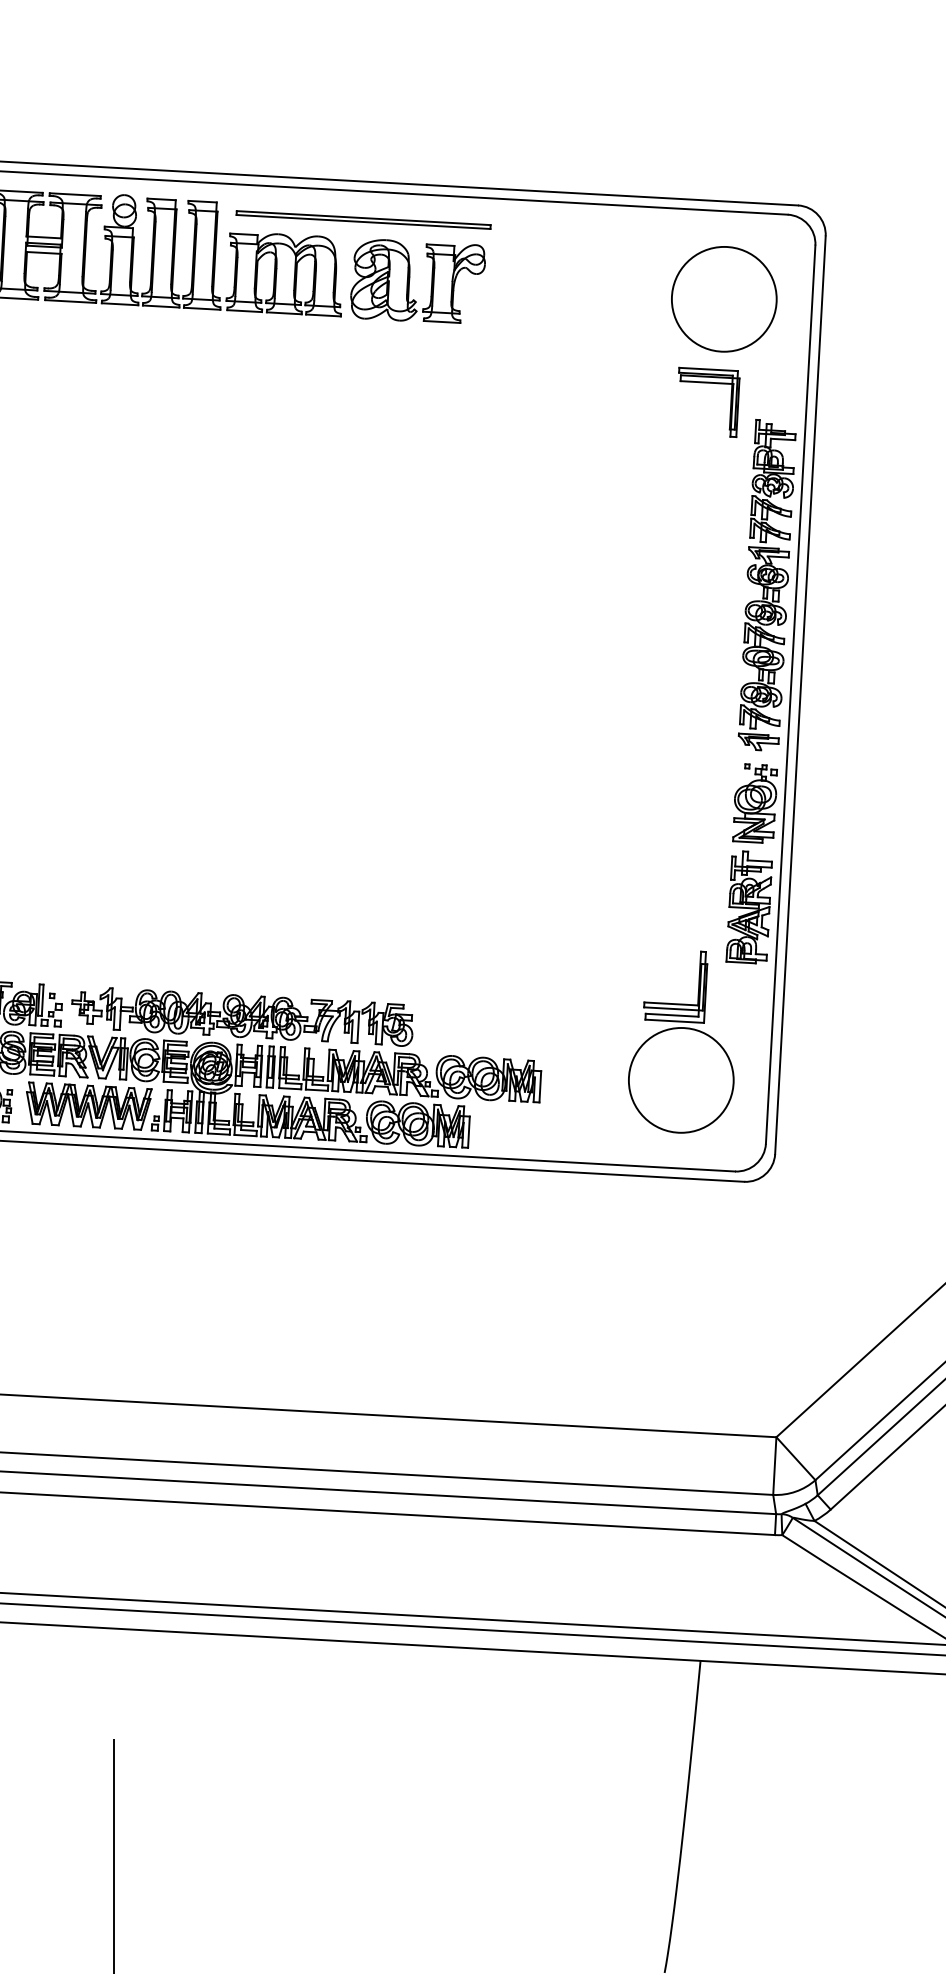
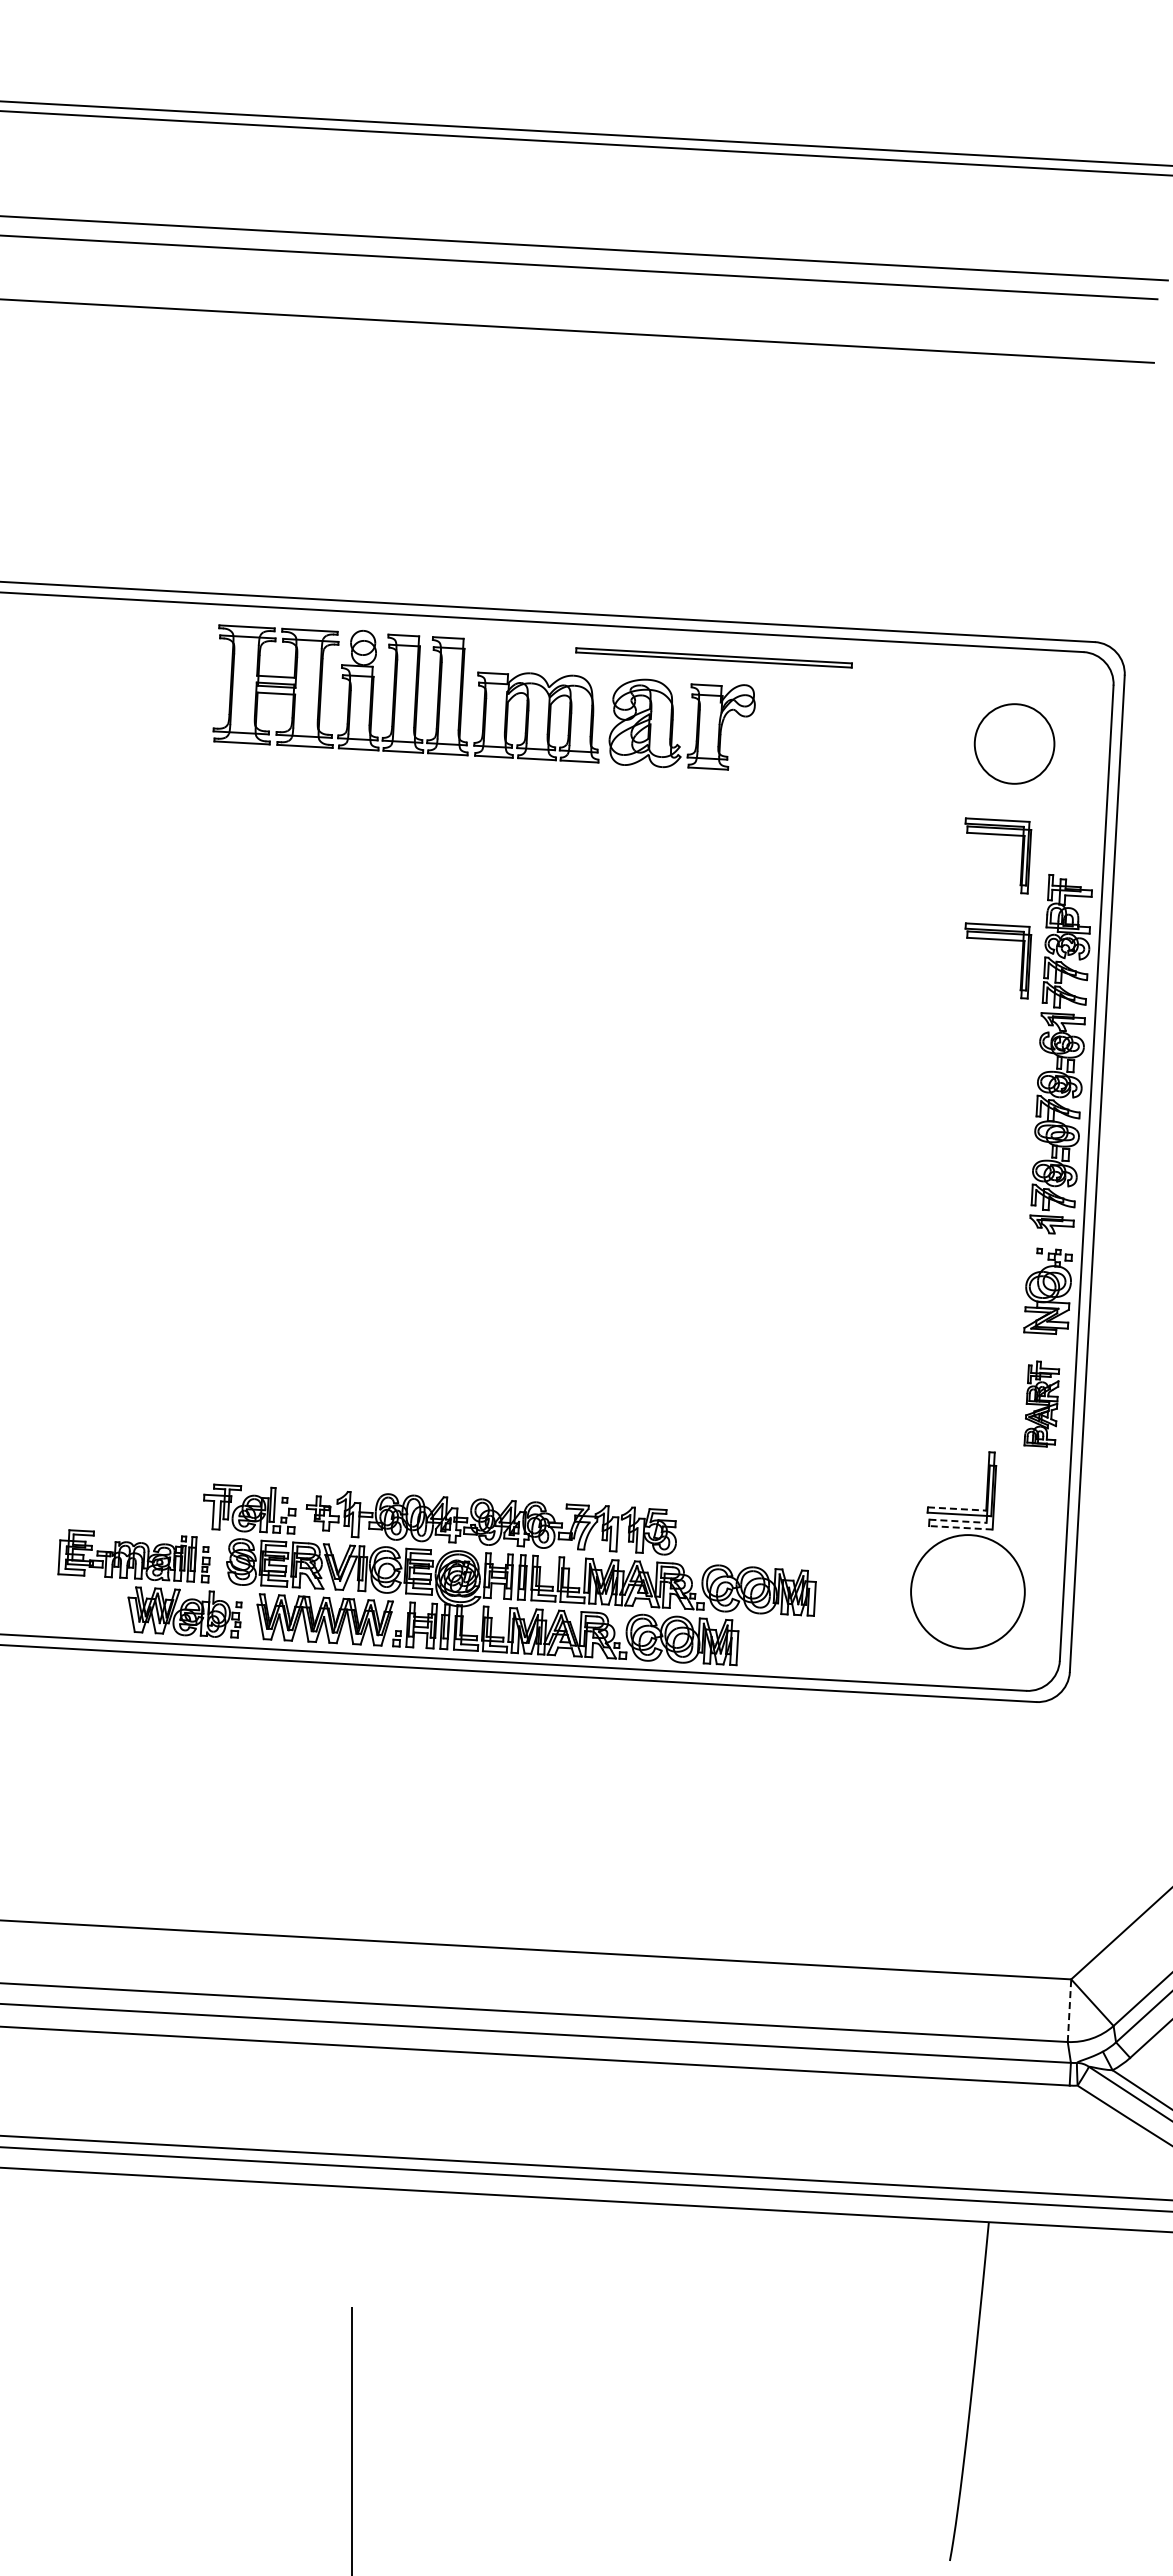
part: (363, 219) -> (713, 657), moved
circle: (724, 298) -> (1014, 743), size x0.7
part: (709, 480) -> (998, 940), added
part: (749, 906) -> (1041, 1403), size x0.7
line: (671, 1004) -> (957, 1509), solid -> dashed
line: (672, 1015) -> (958, 1521), solid -> dashed
line: (674, 1021) -> (960, 1527), solid -> dashed
line: (774, 1465) -> (1069, 2010), solid -> dashed

